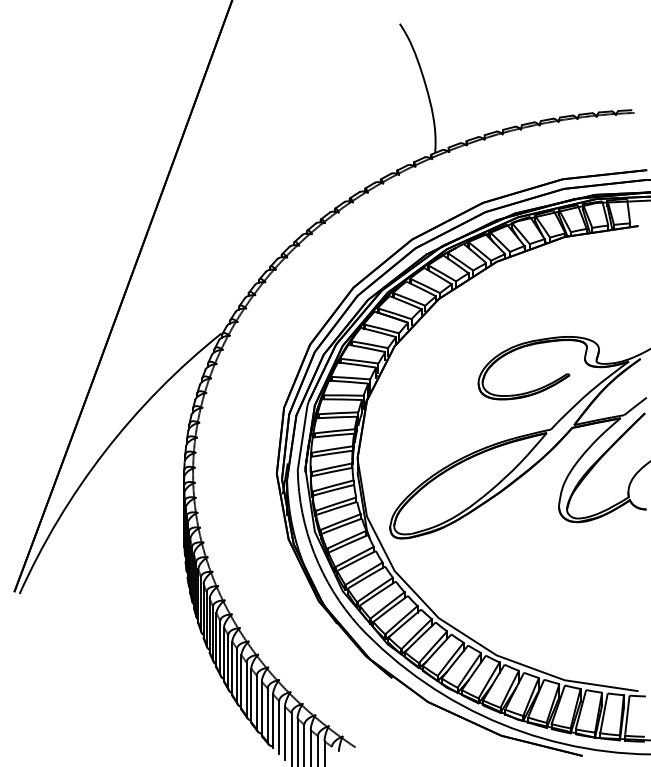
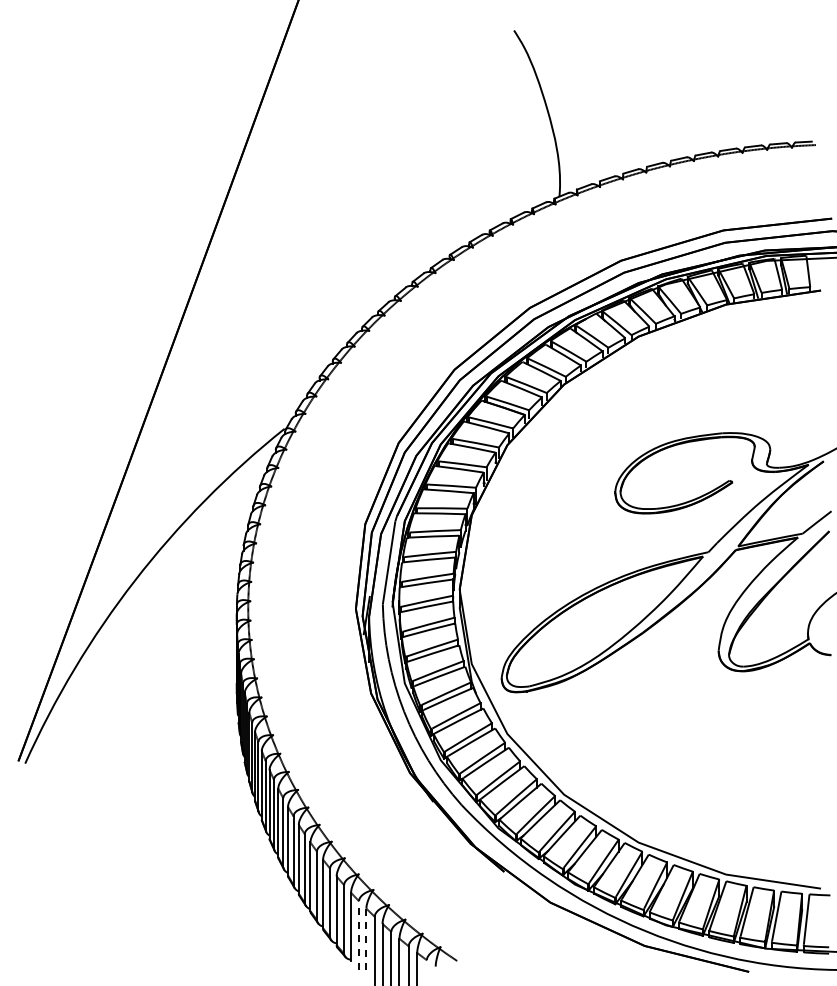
line: (279, 727) -> (359, 935), solid -> dashed
line: (285, 733) -> (366, 943), solid -> dashed

